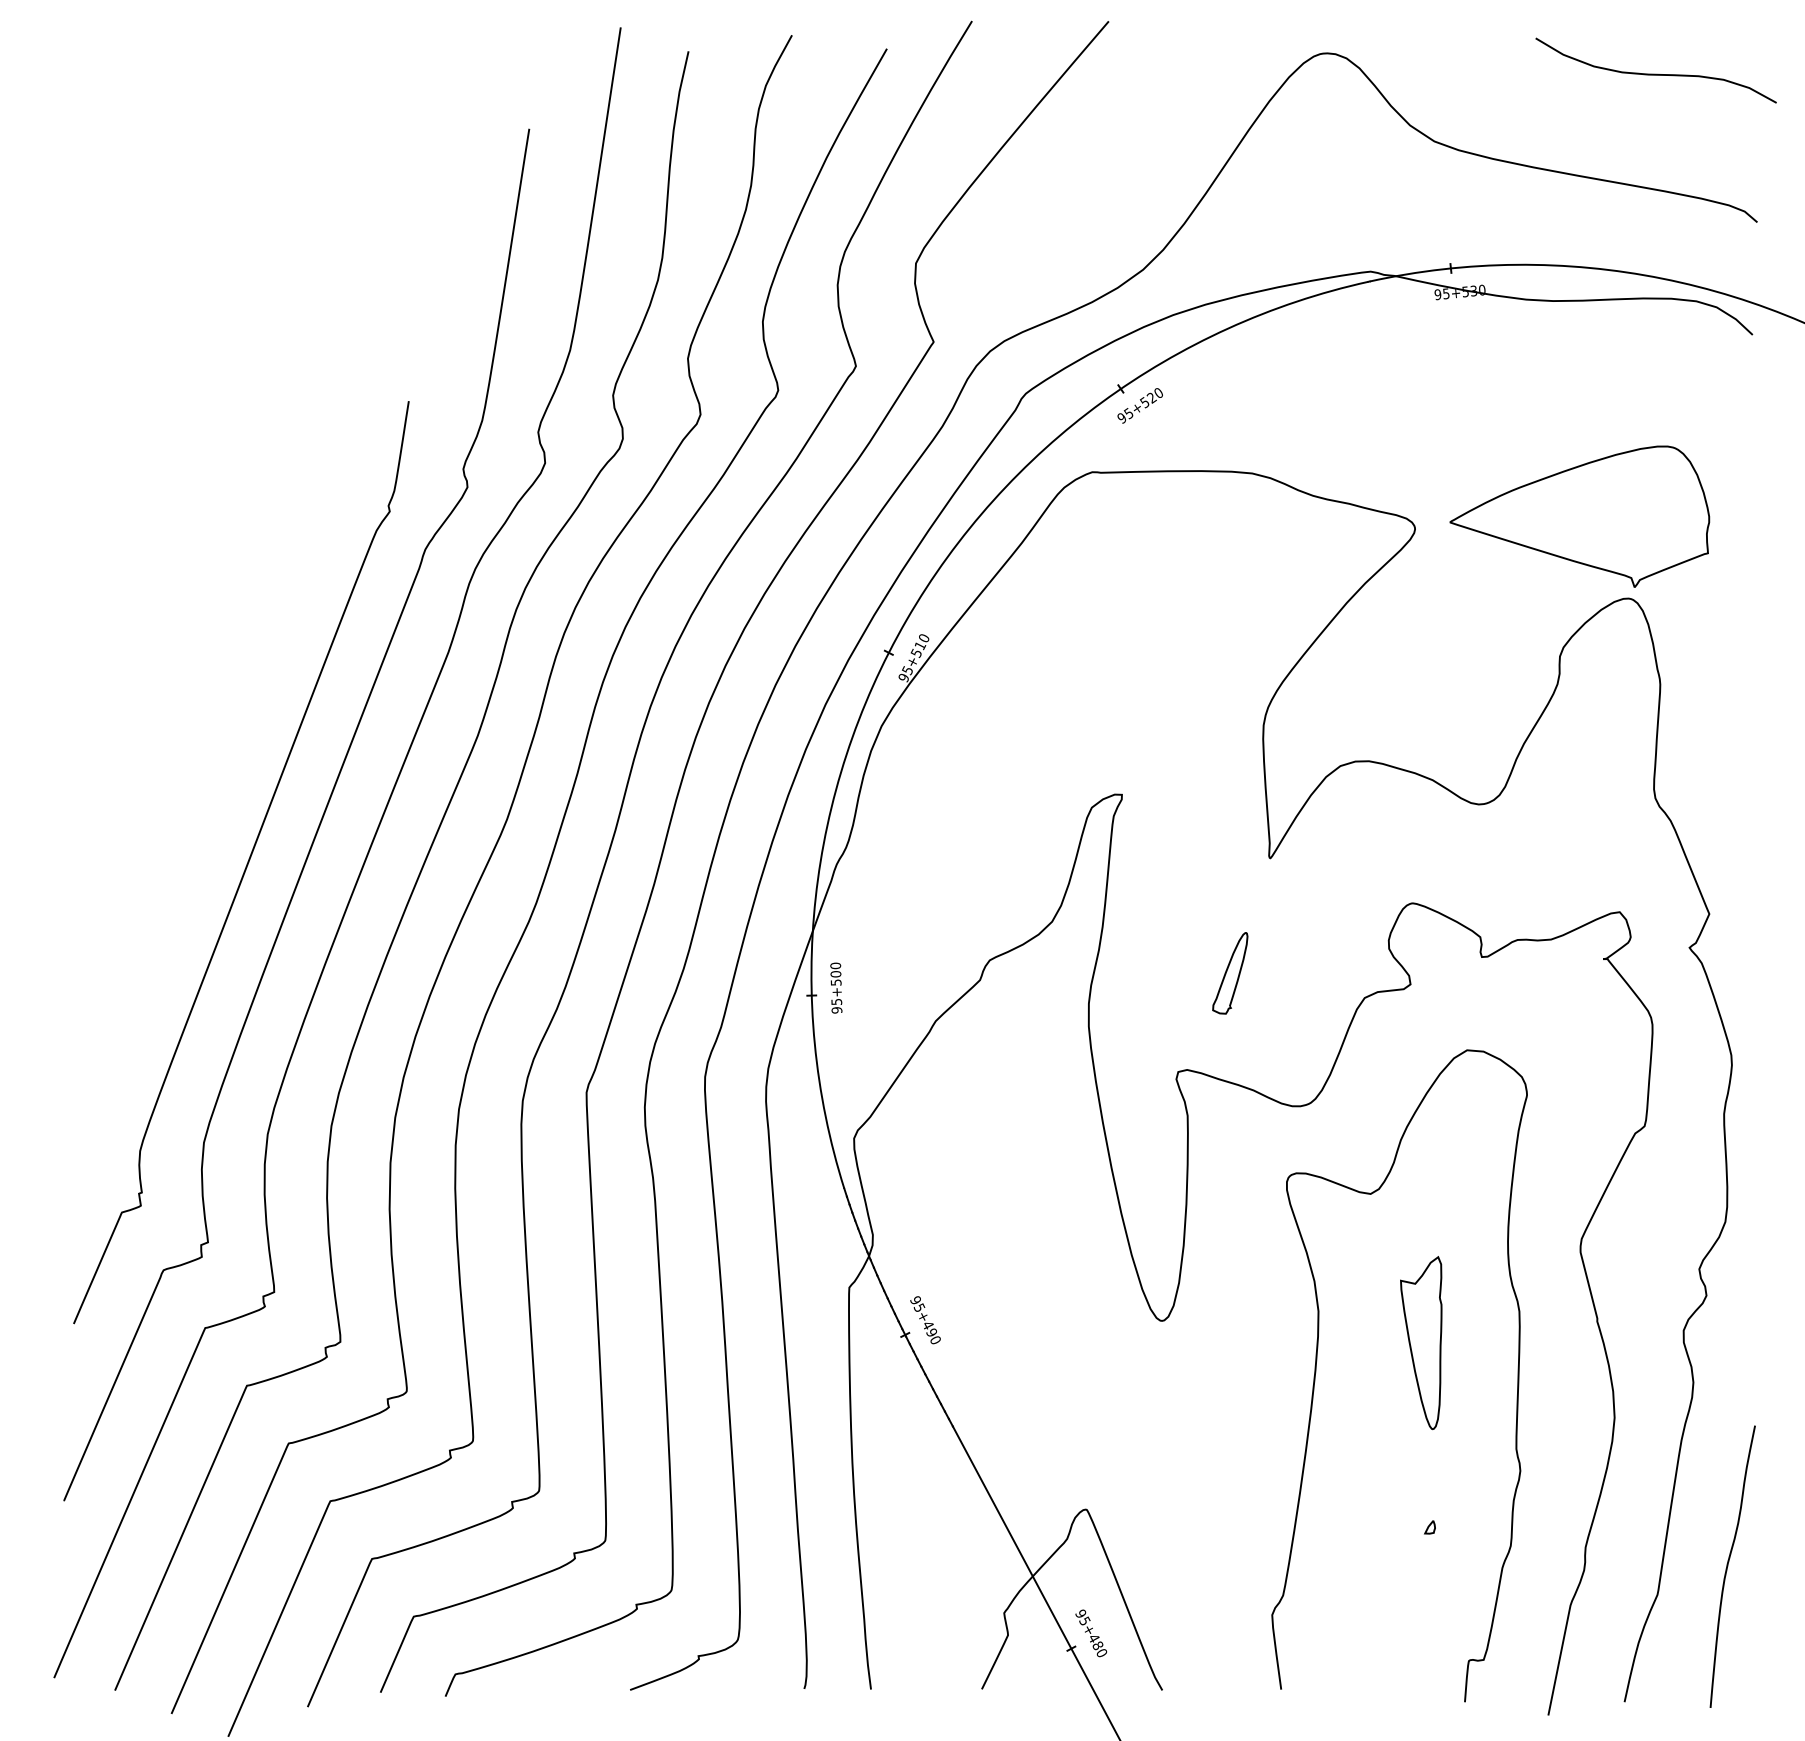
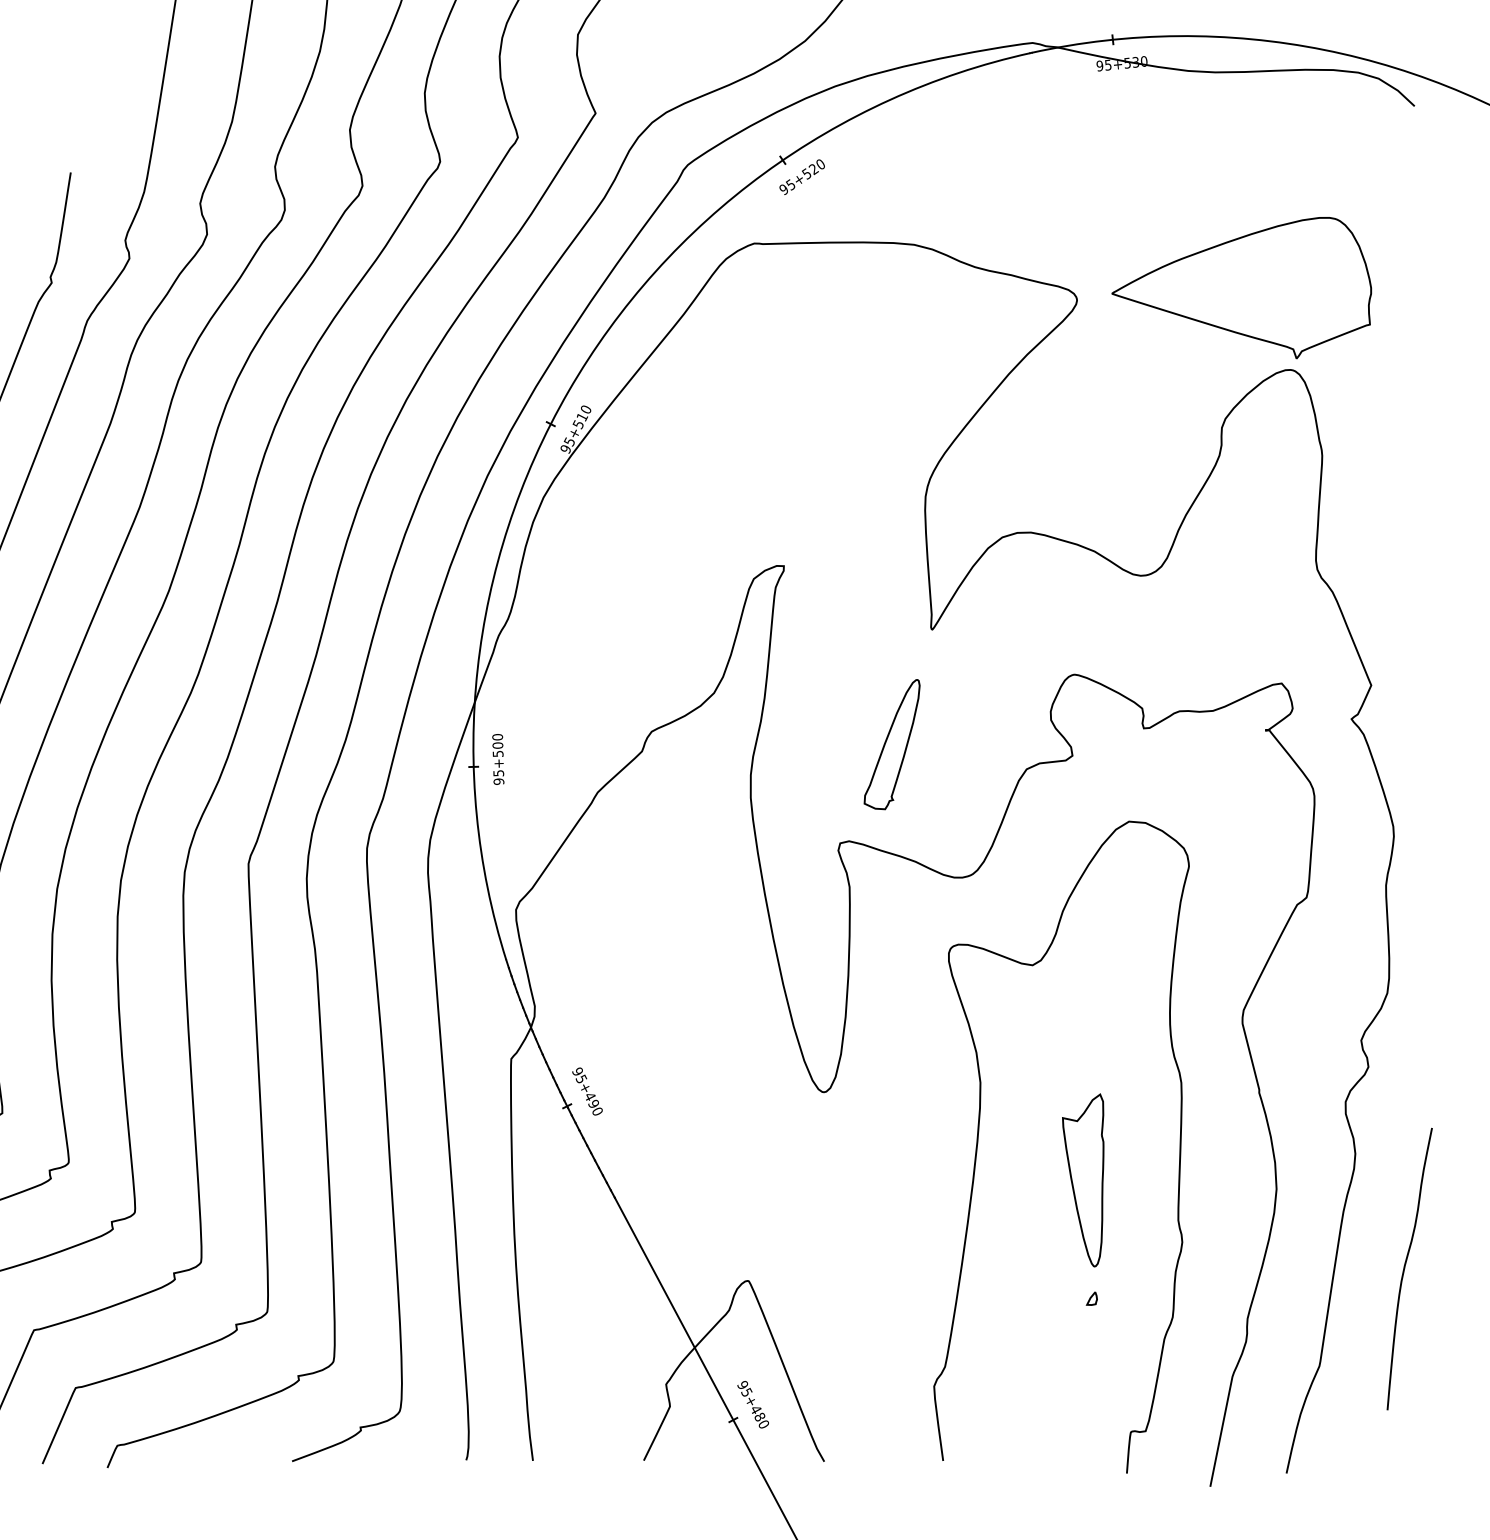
part: (1230, 973) -> (892, 744), size x1.6
part: (1421, 1343) -> (1083, 1180), moved
curve: (1728, 1566) -> (1405, 1268), moved

